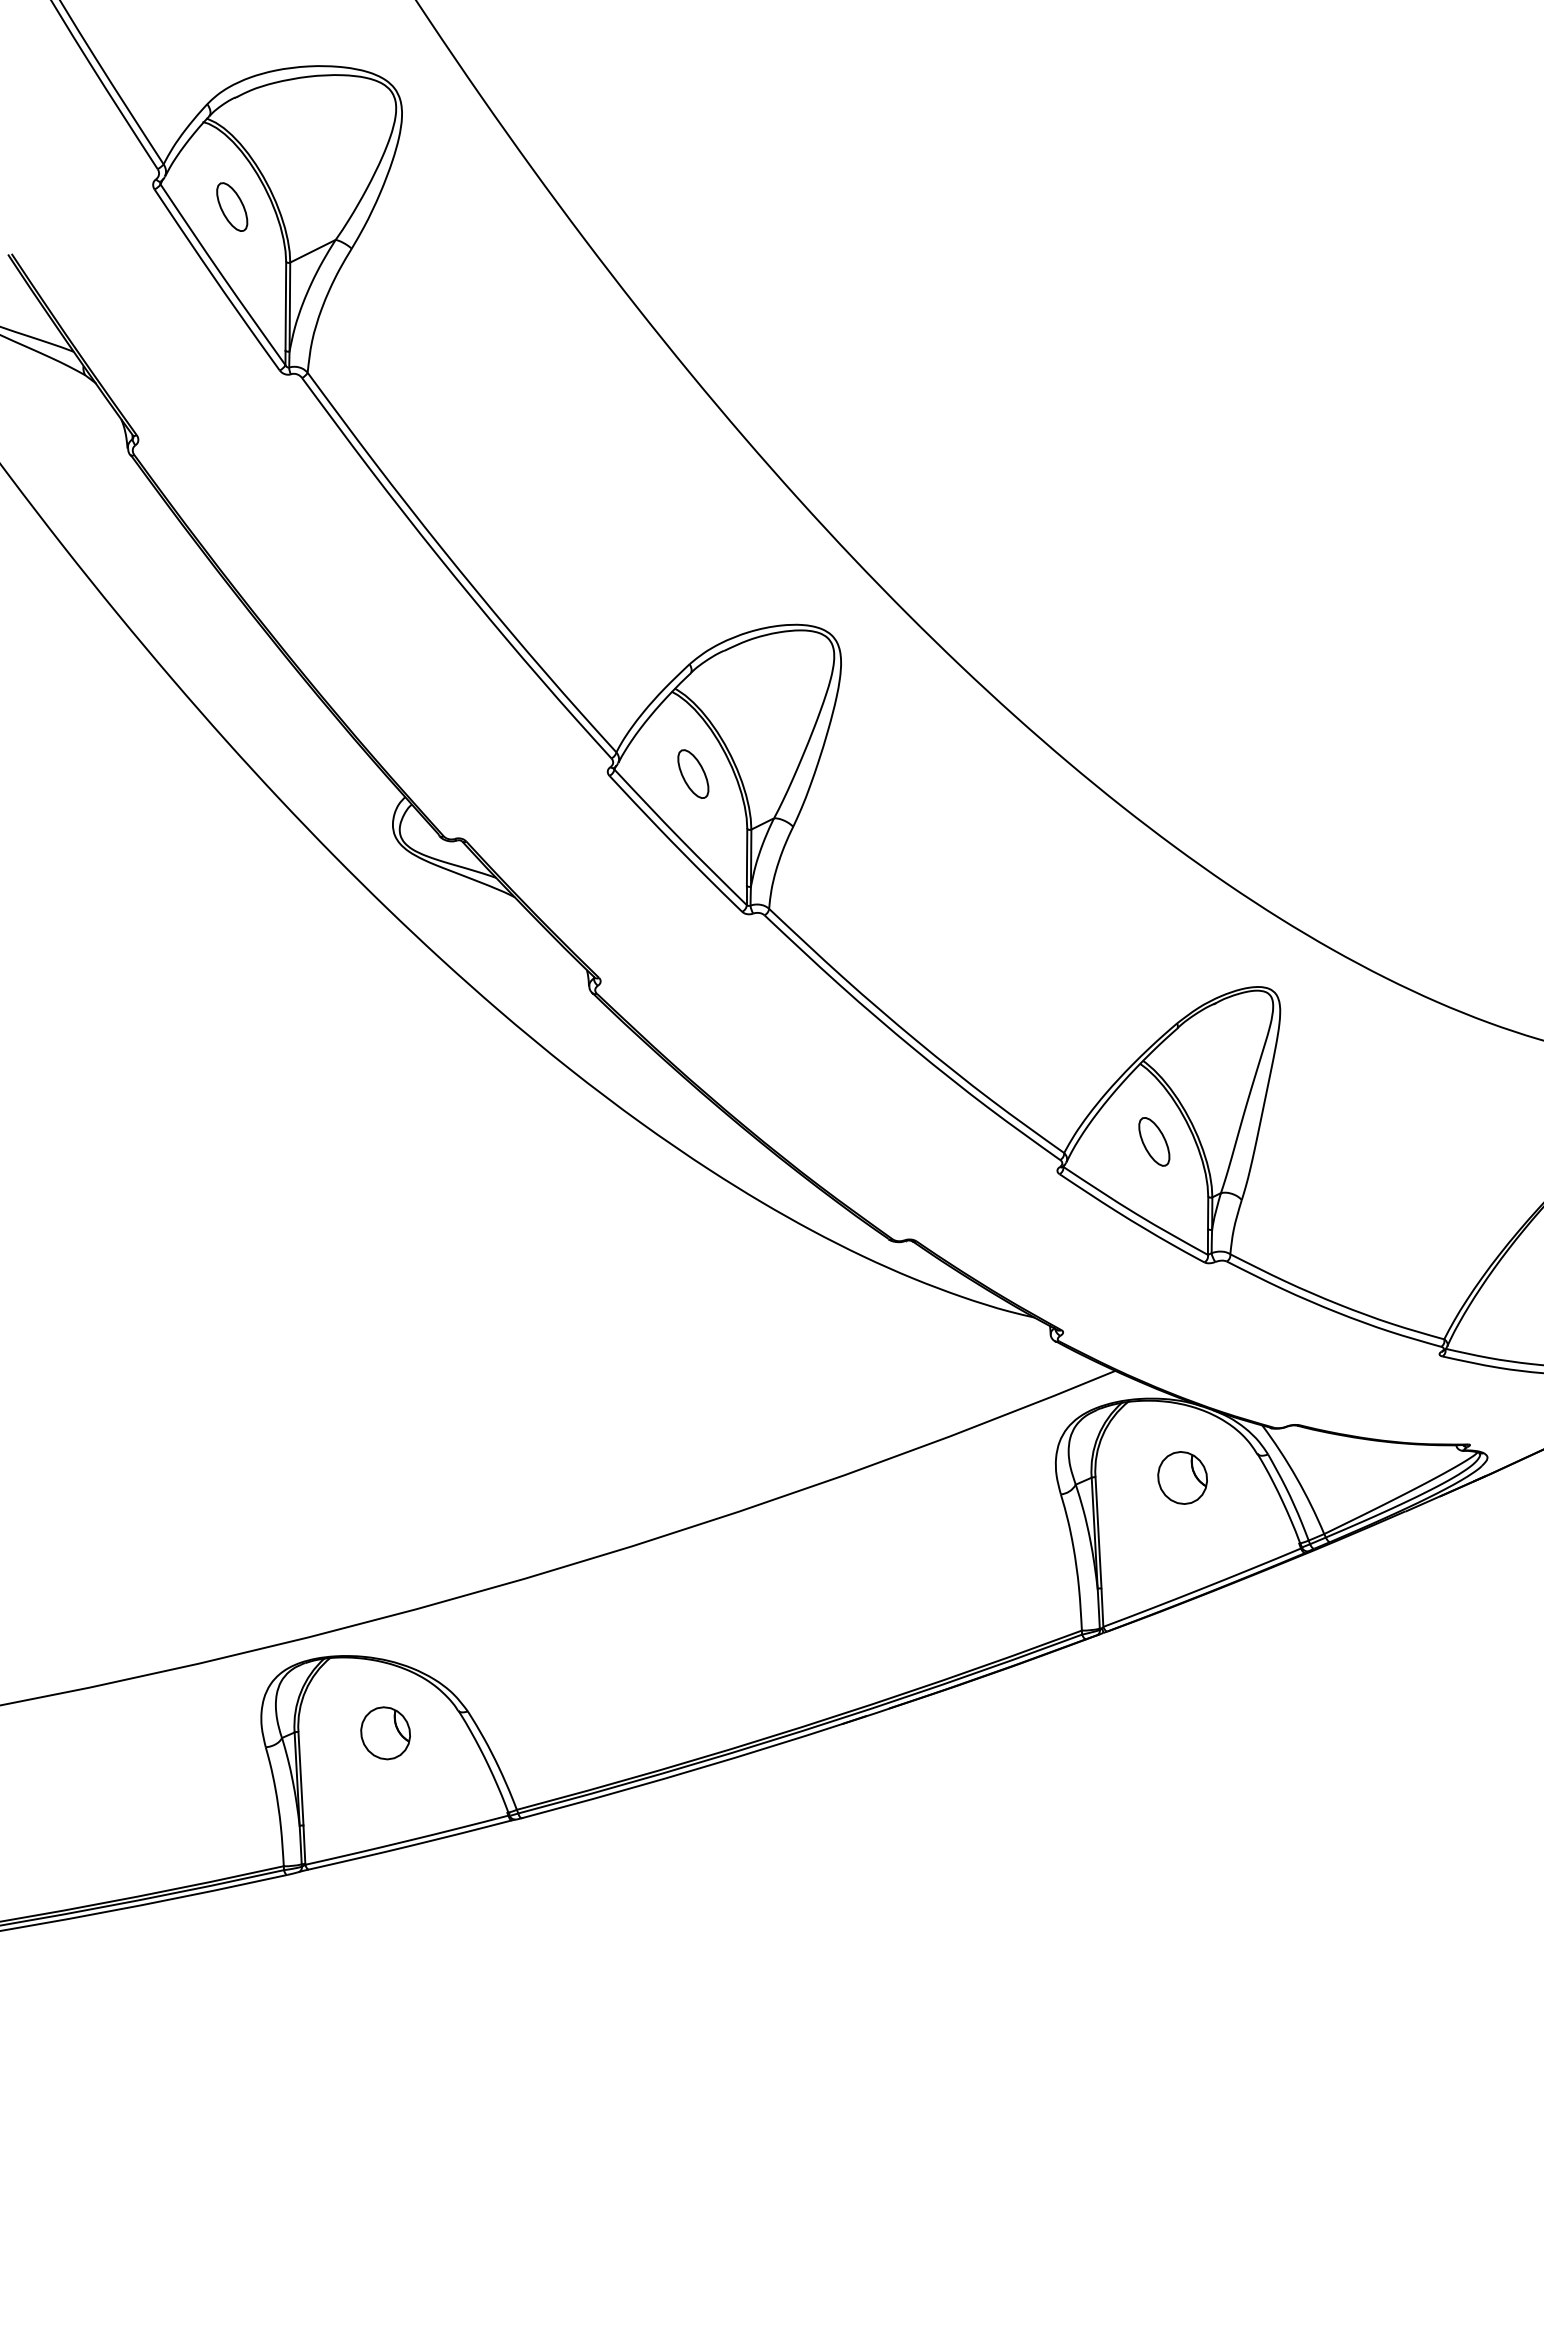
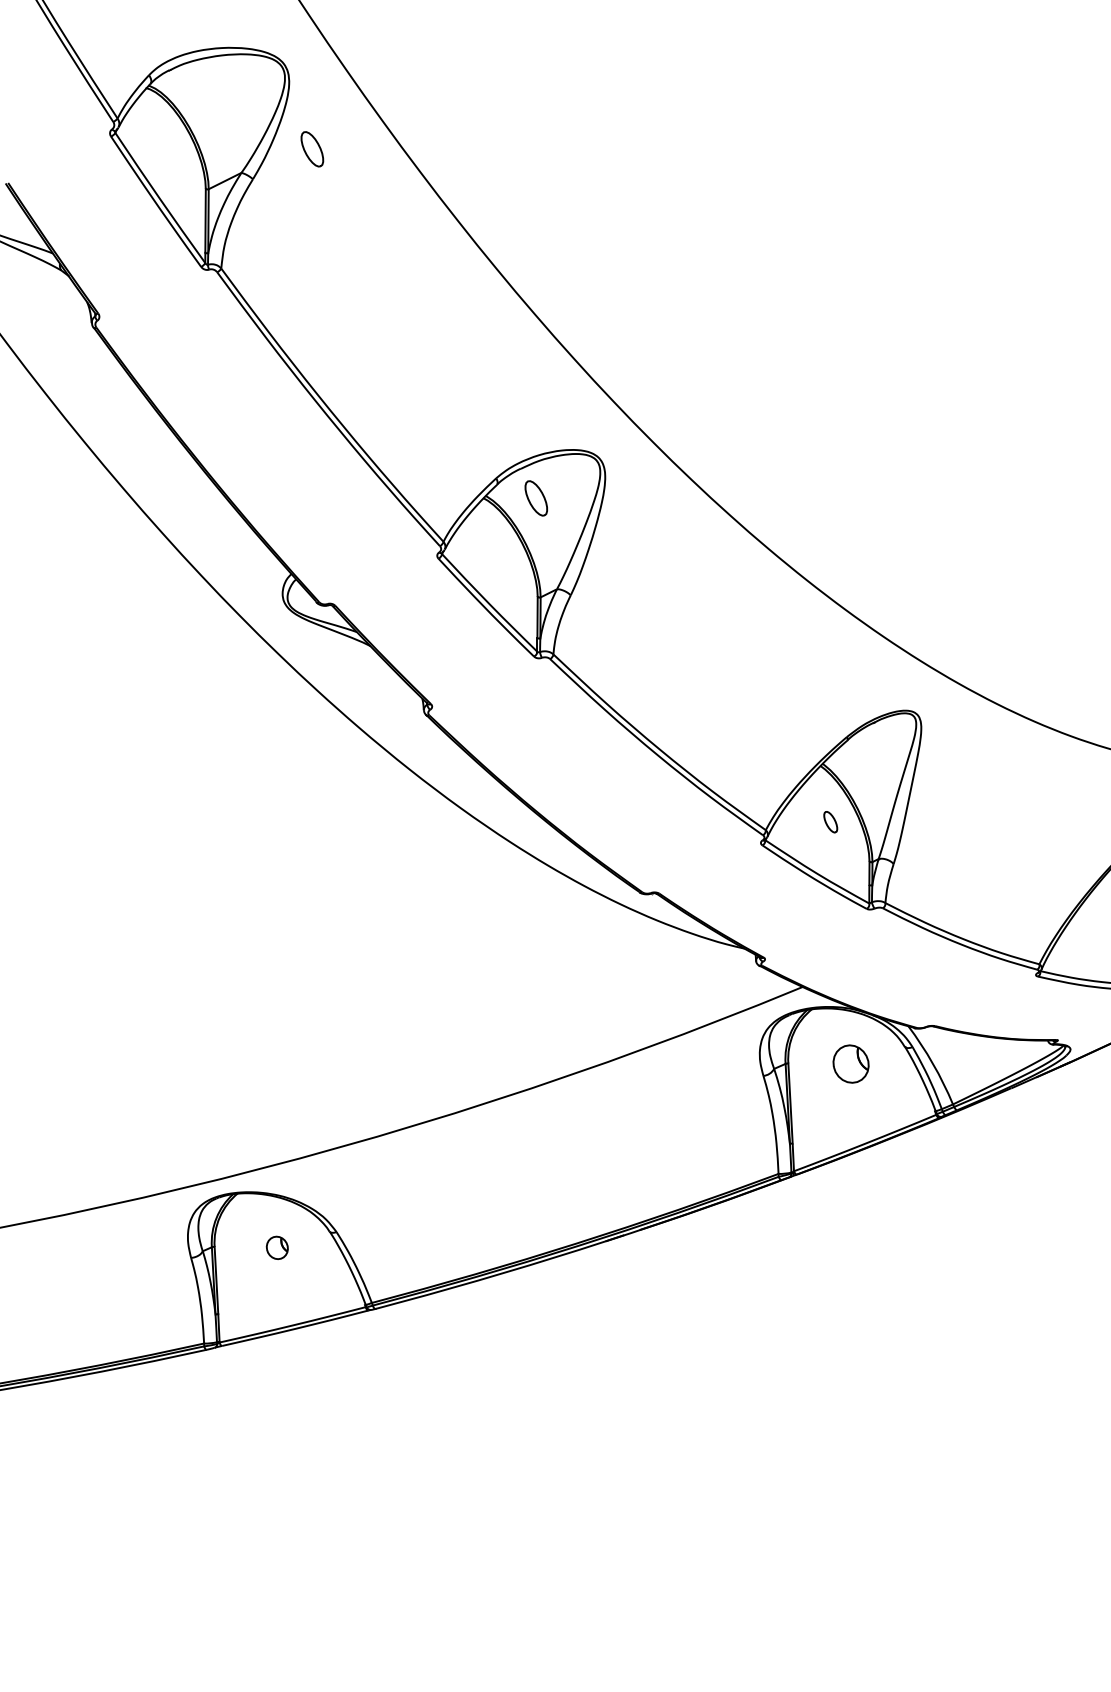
part: (232, 206) -> (312, 148), moved
part: (693, 773) -> (536, 497), moved
part: (1154, 1141) -> (830, 821), size x0.6
part: (385, 1733) -> (277, 1248), size x0.6

